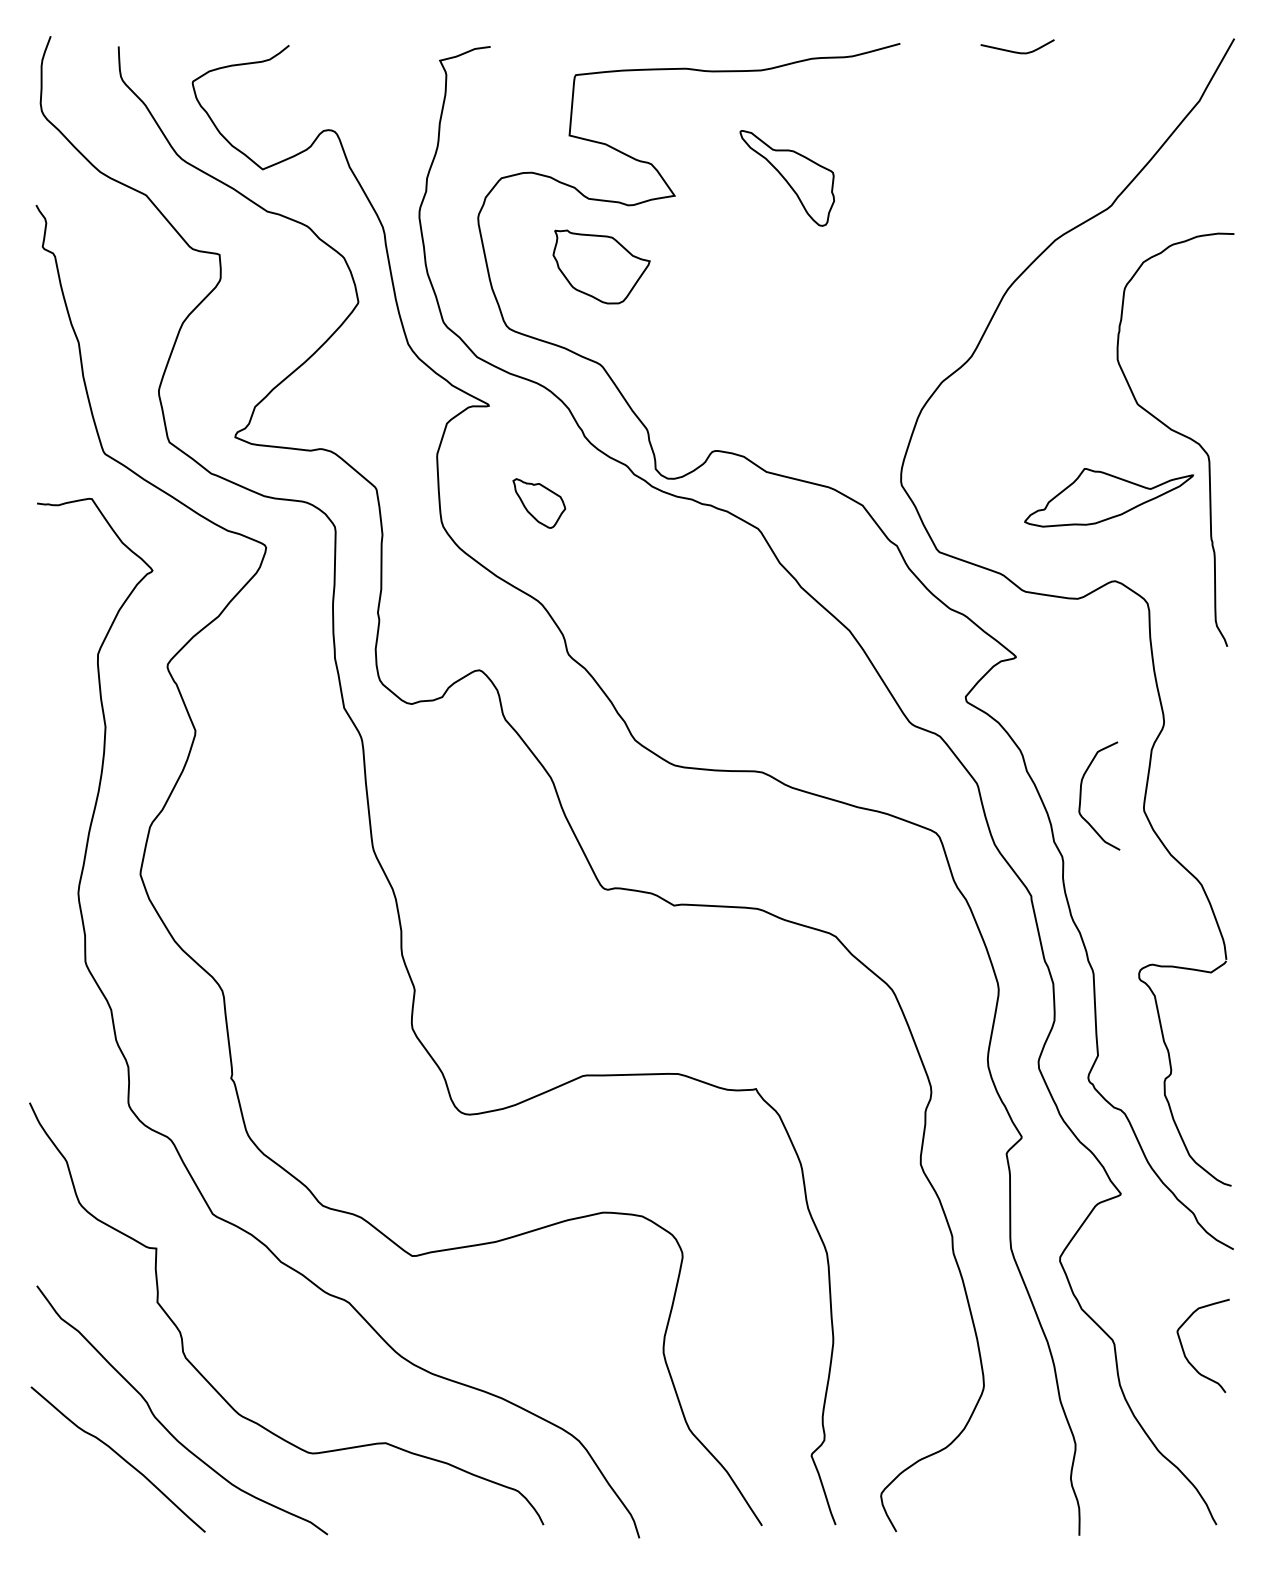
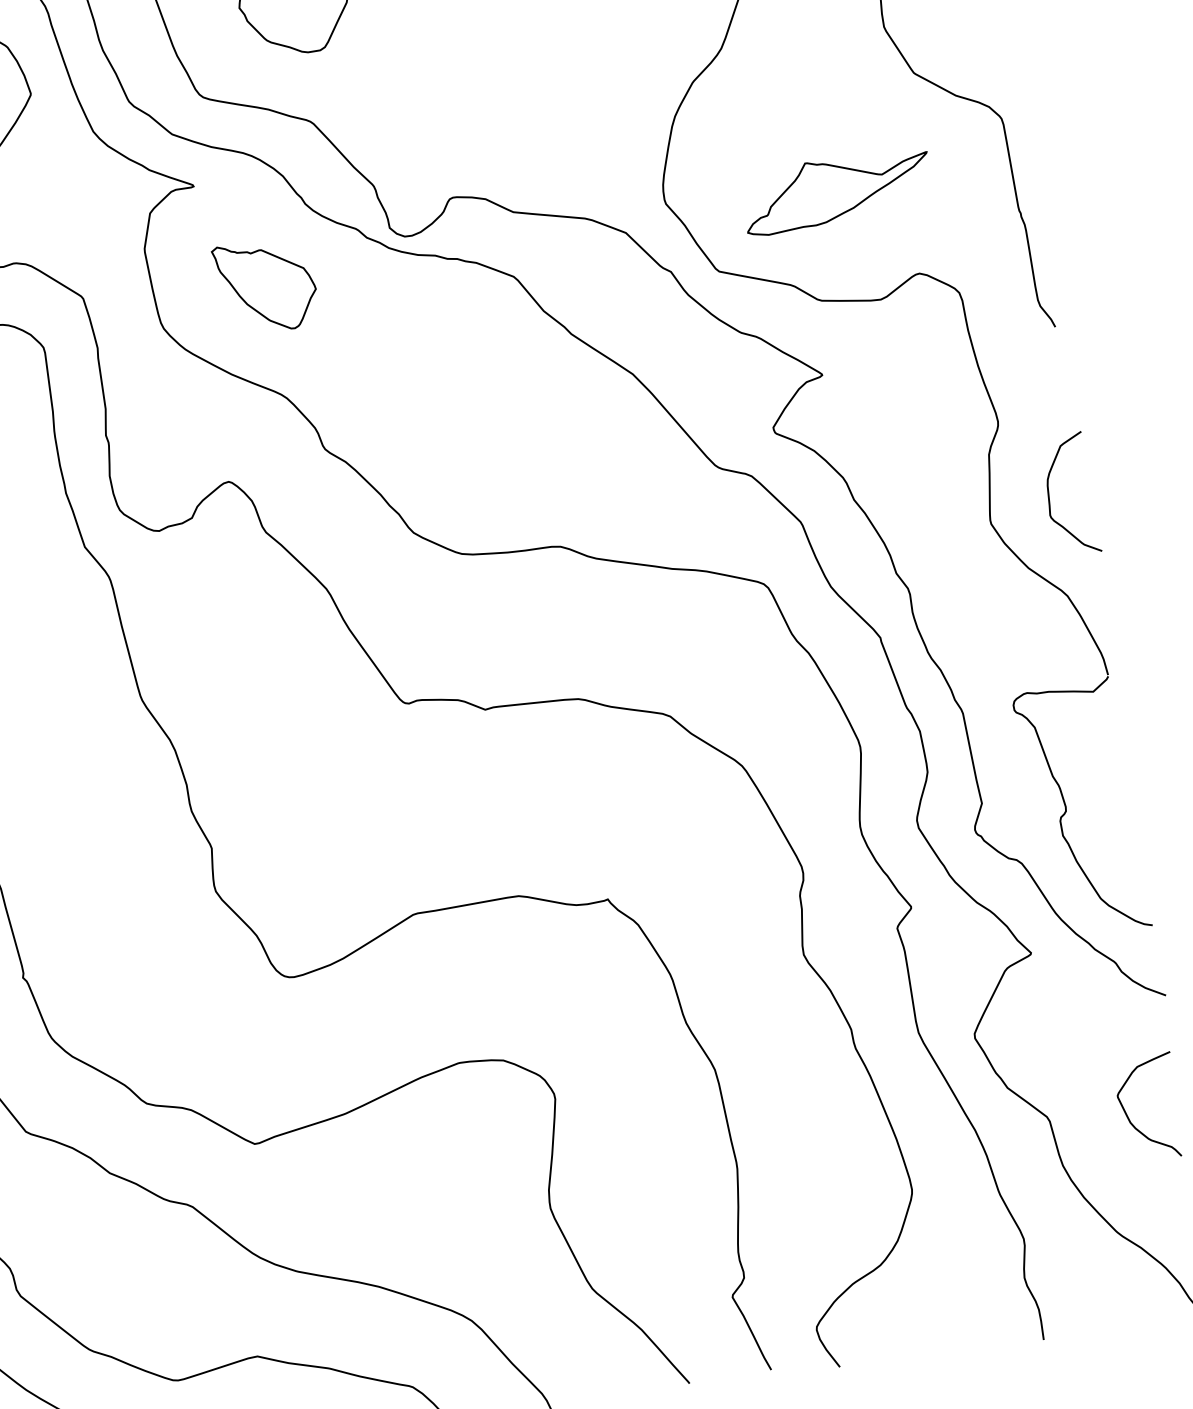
part: (1109, 497) -> (837, 191), moved
part: (539, 503) -> (266, 286), size x1.67
curve: (1081, 795) -> (1049, 497), moved

